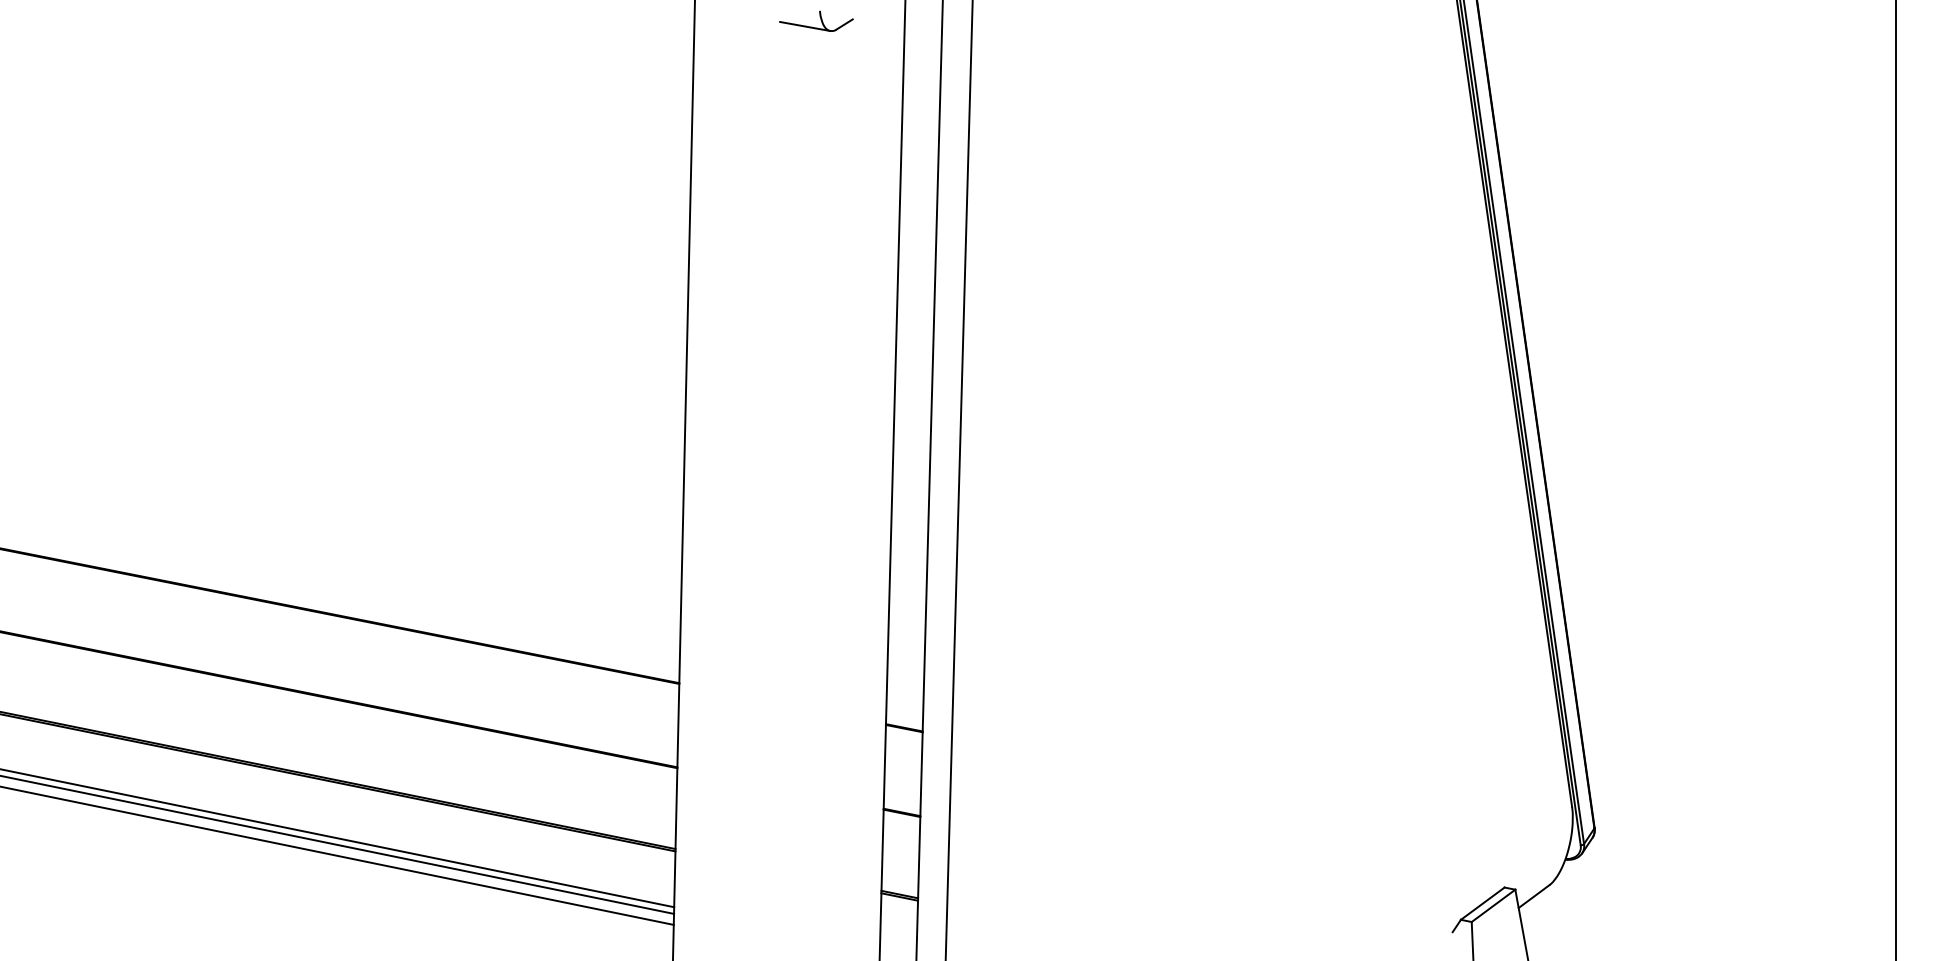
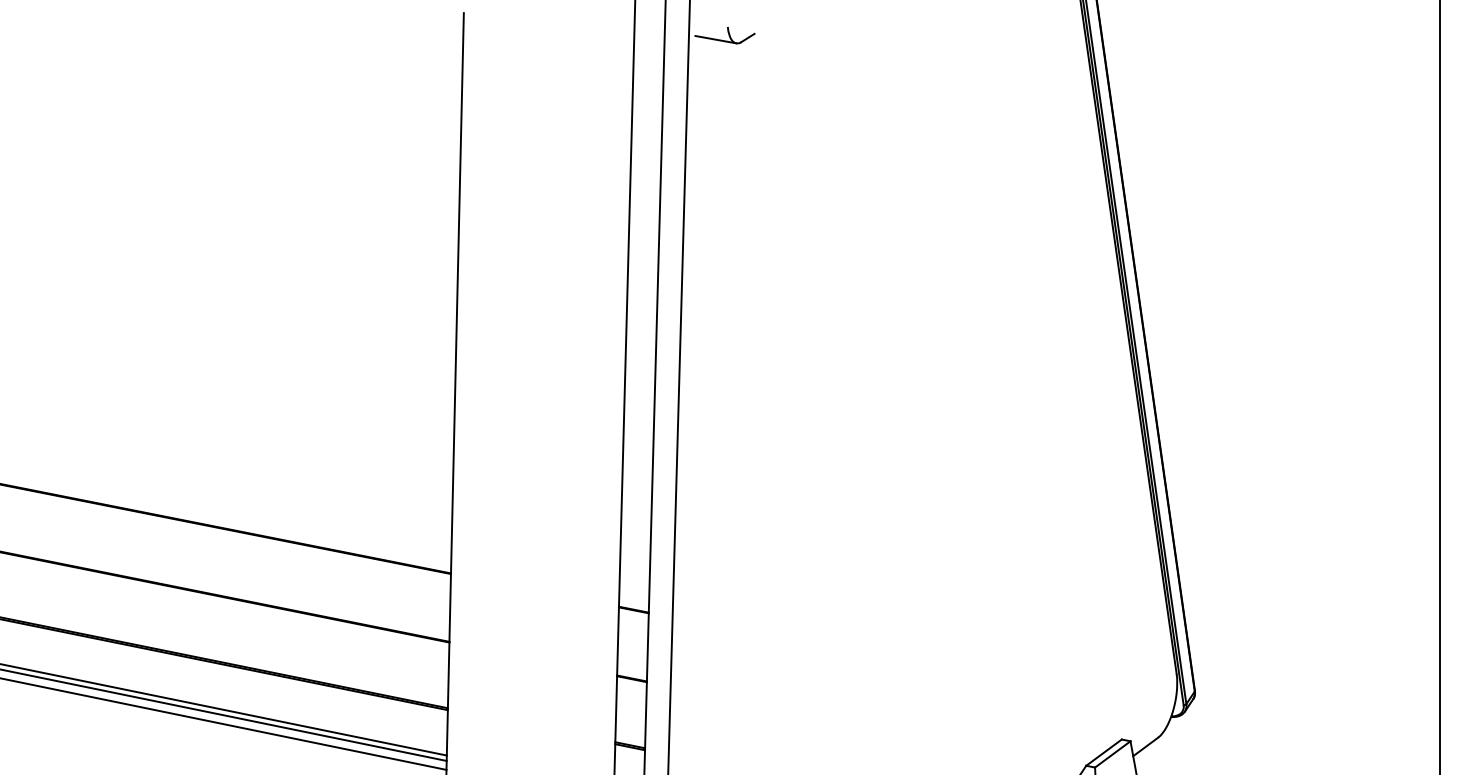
part: (816, 20) -> (725, 34), moved

